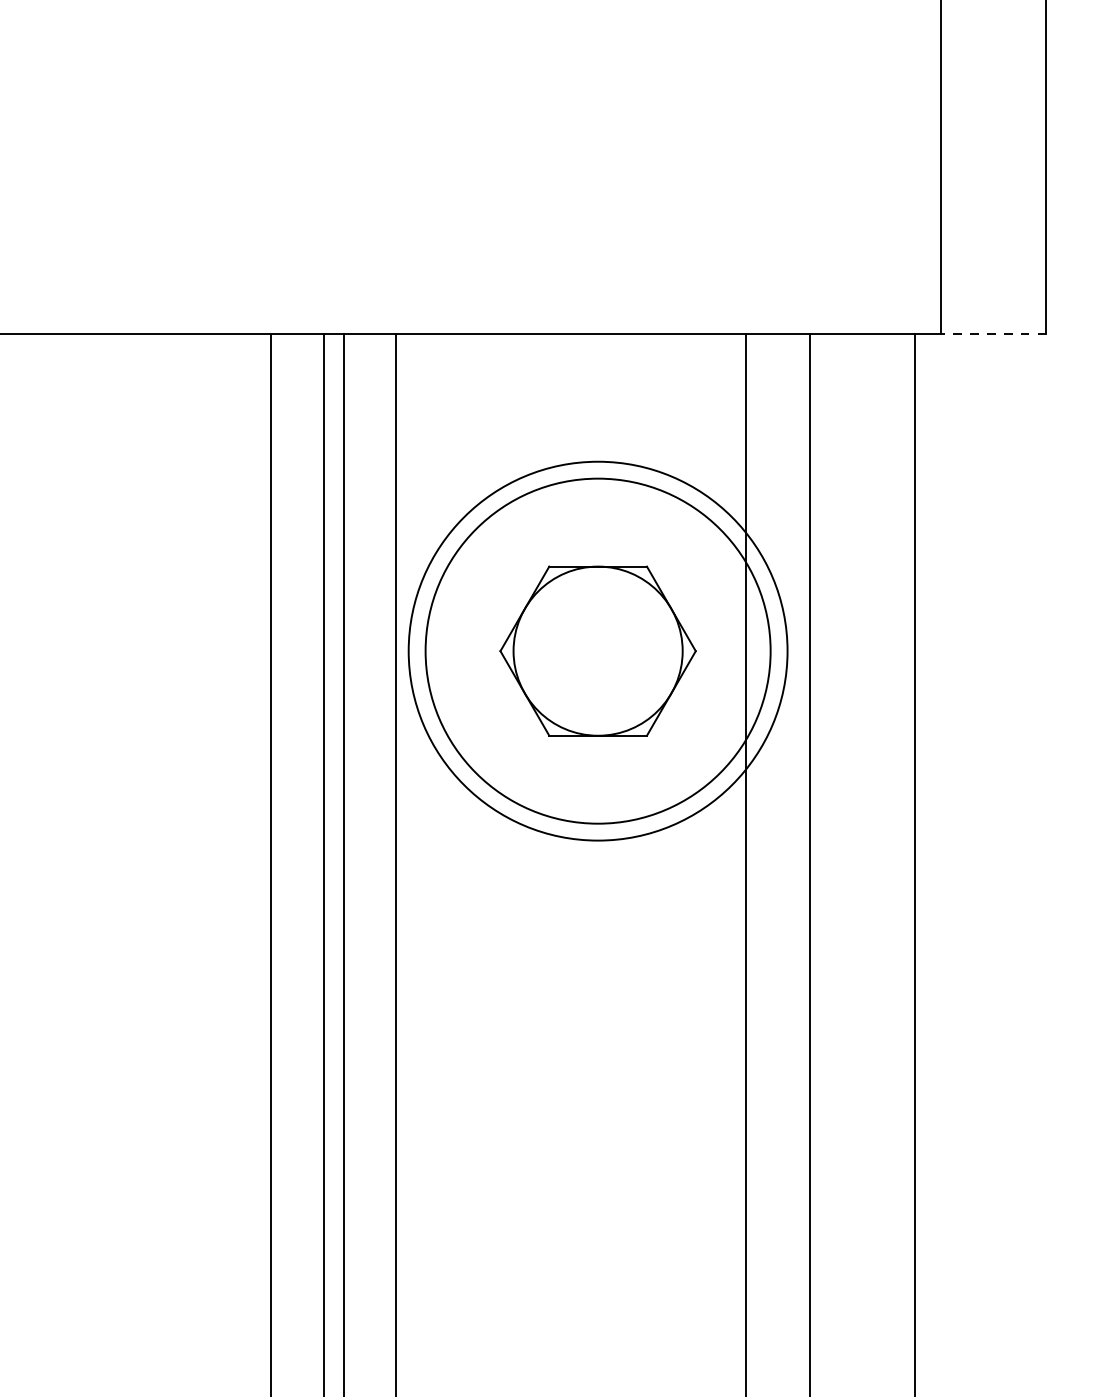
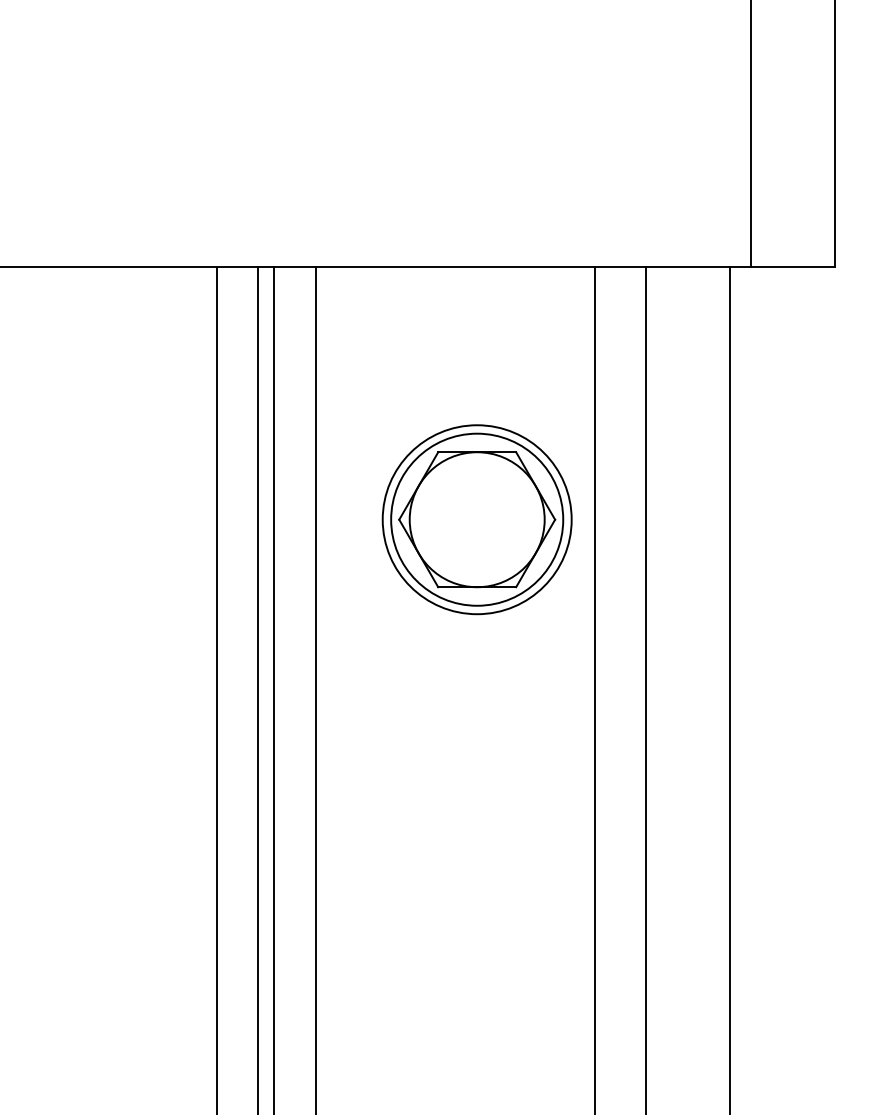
line: (993, 334) -> (792, 267), dashed -> solid
circle: (597, 650) -> (476, 519), size x0.62
circle: (597, 651) -> (476, 519), size x0.62

